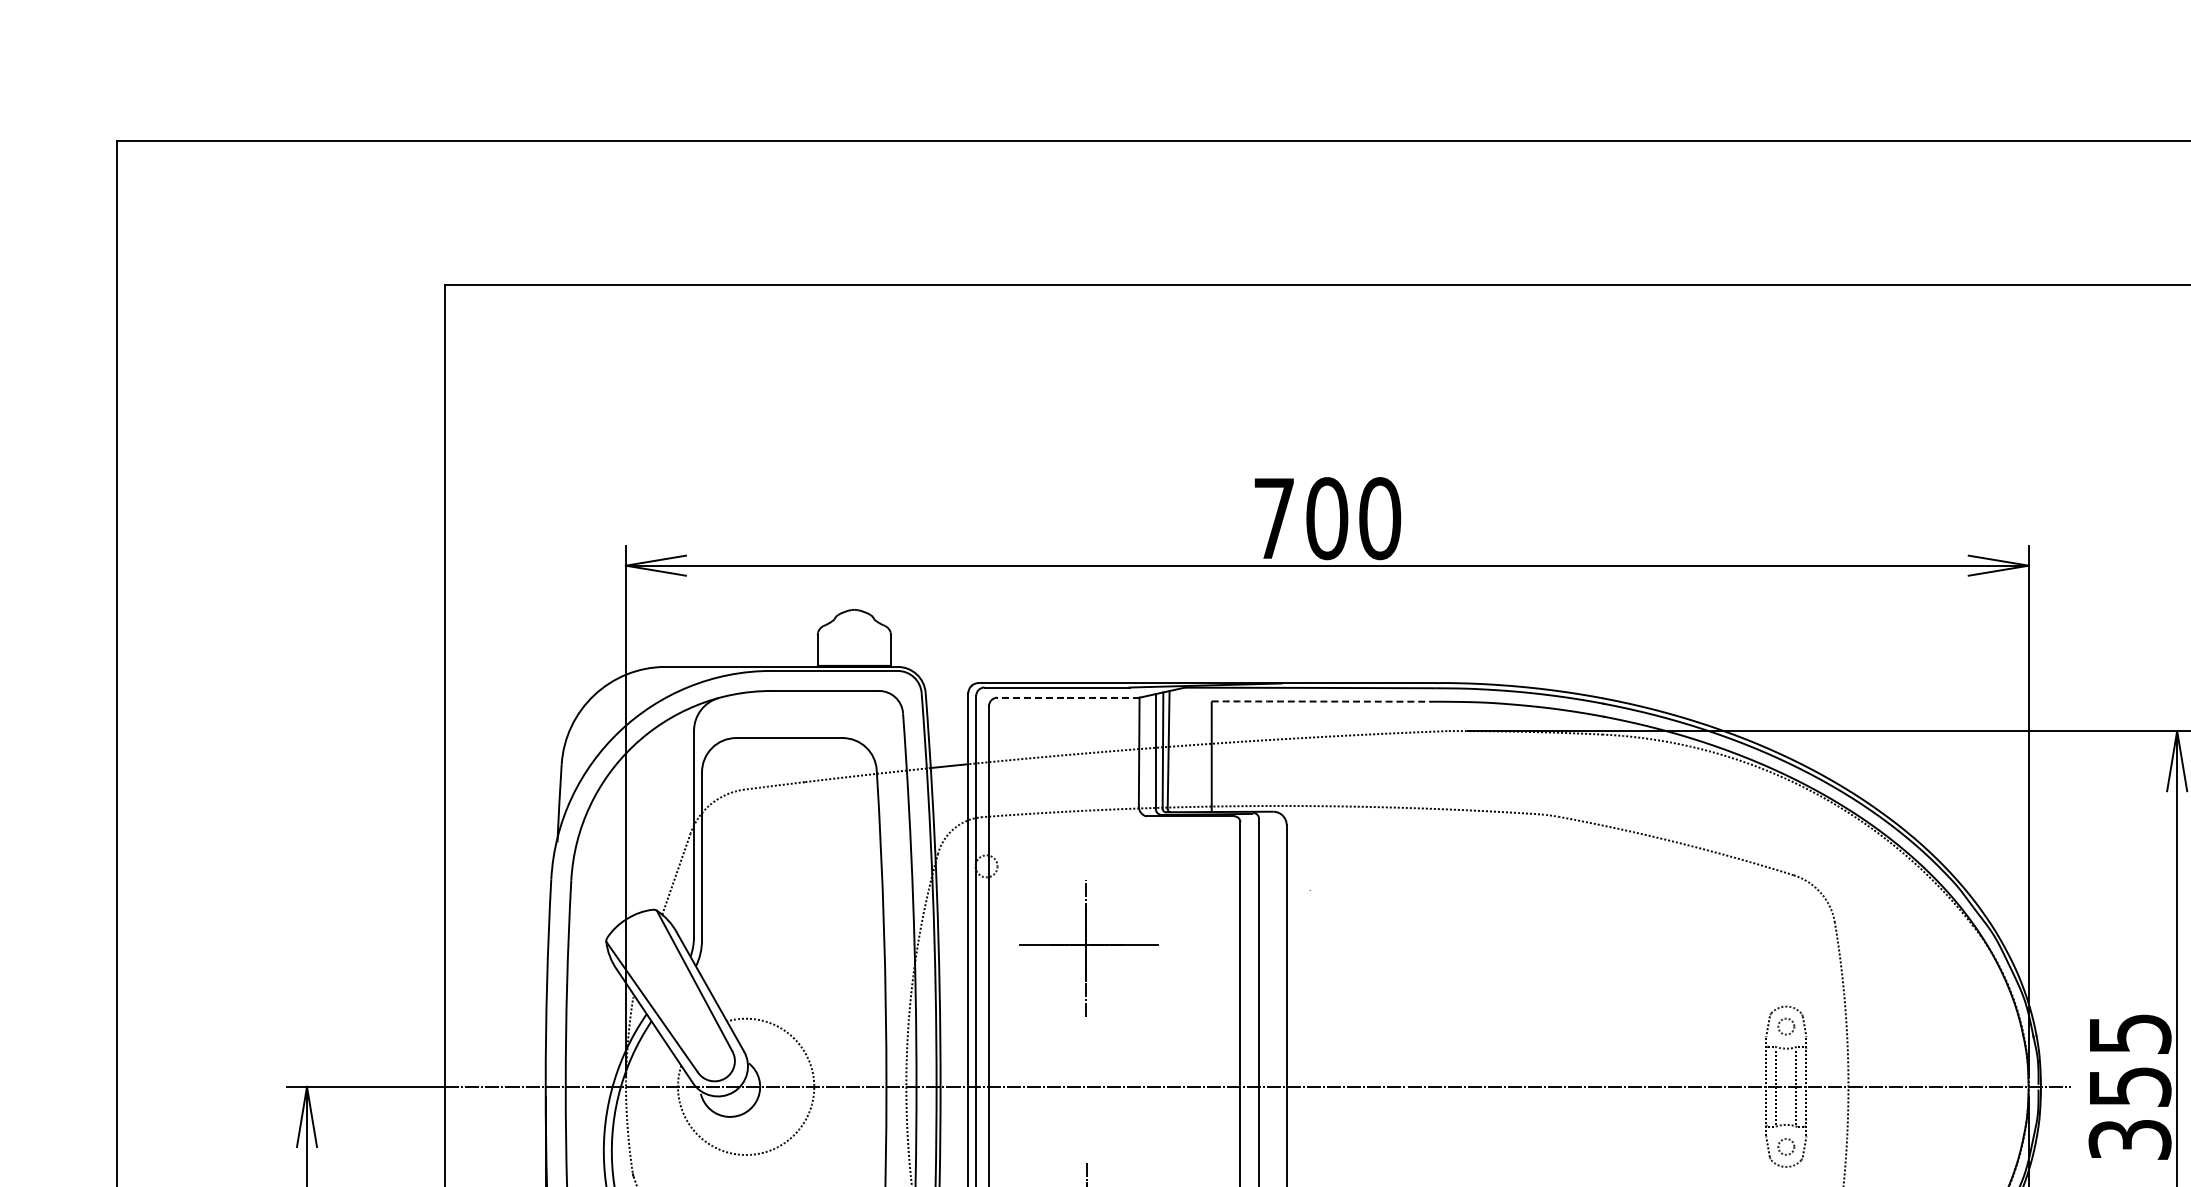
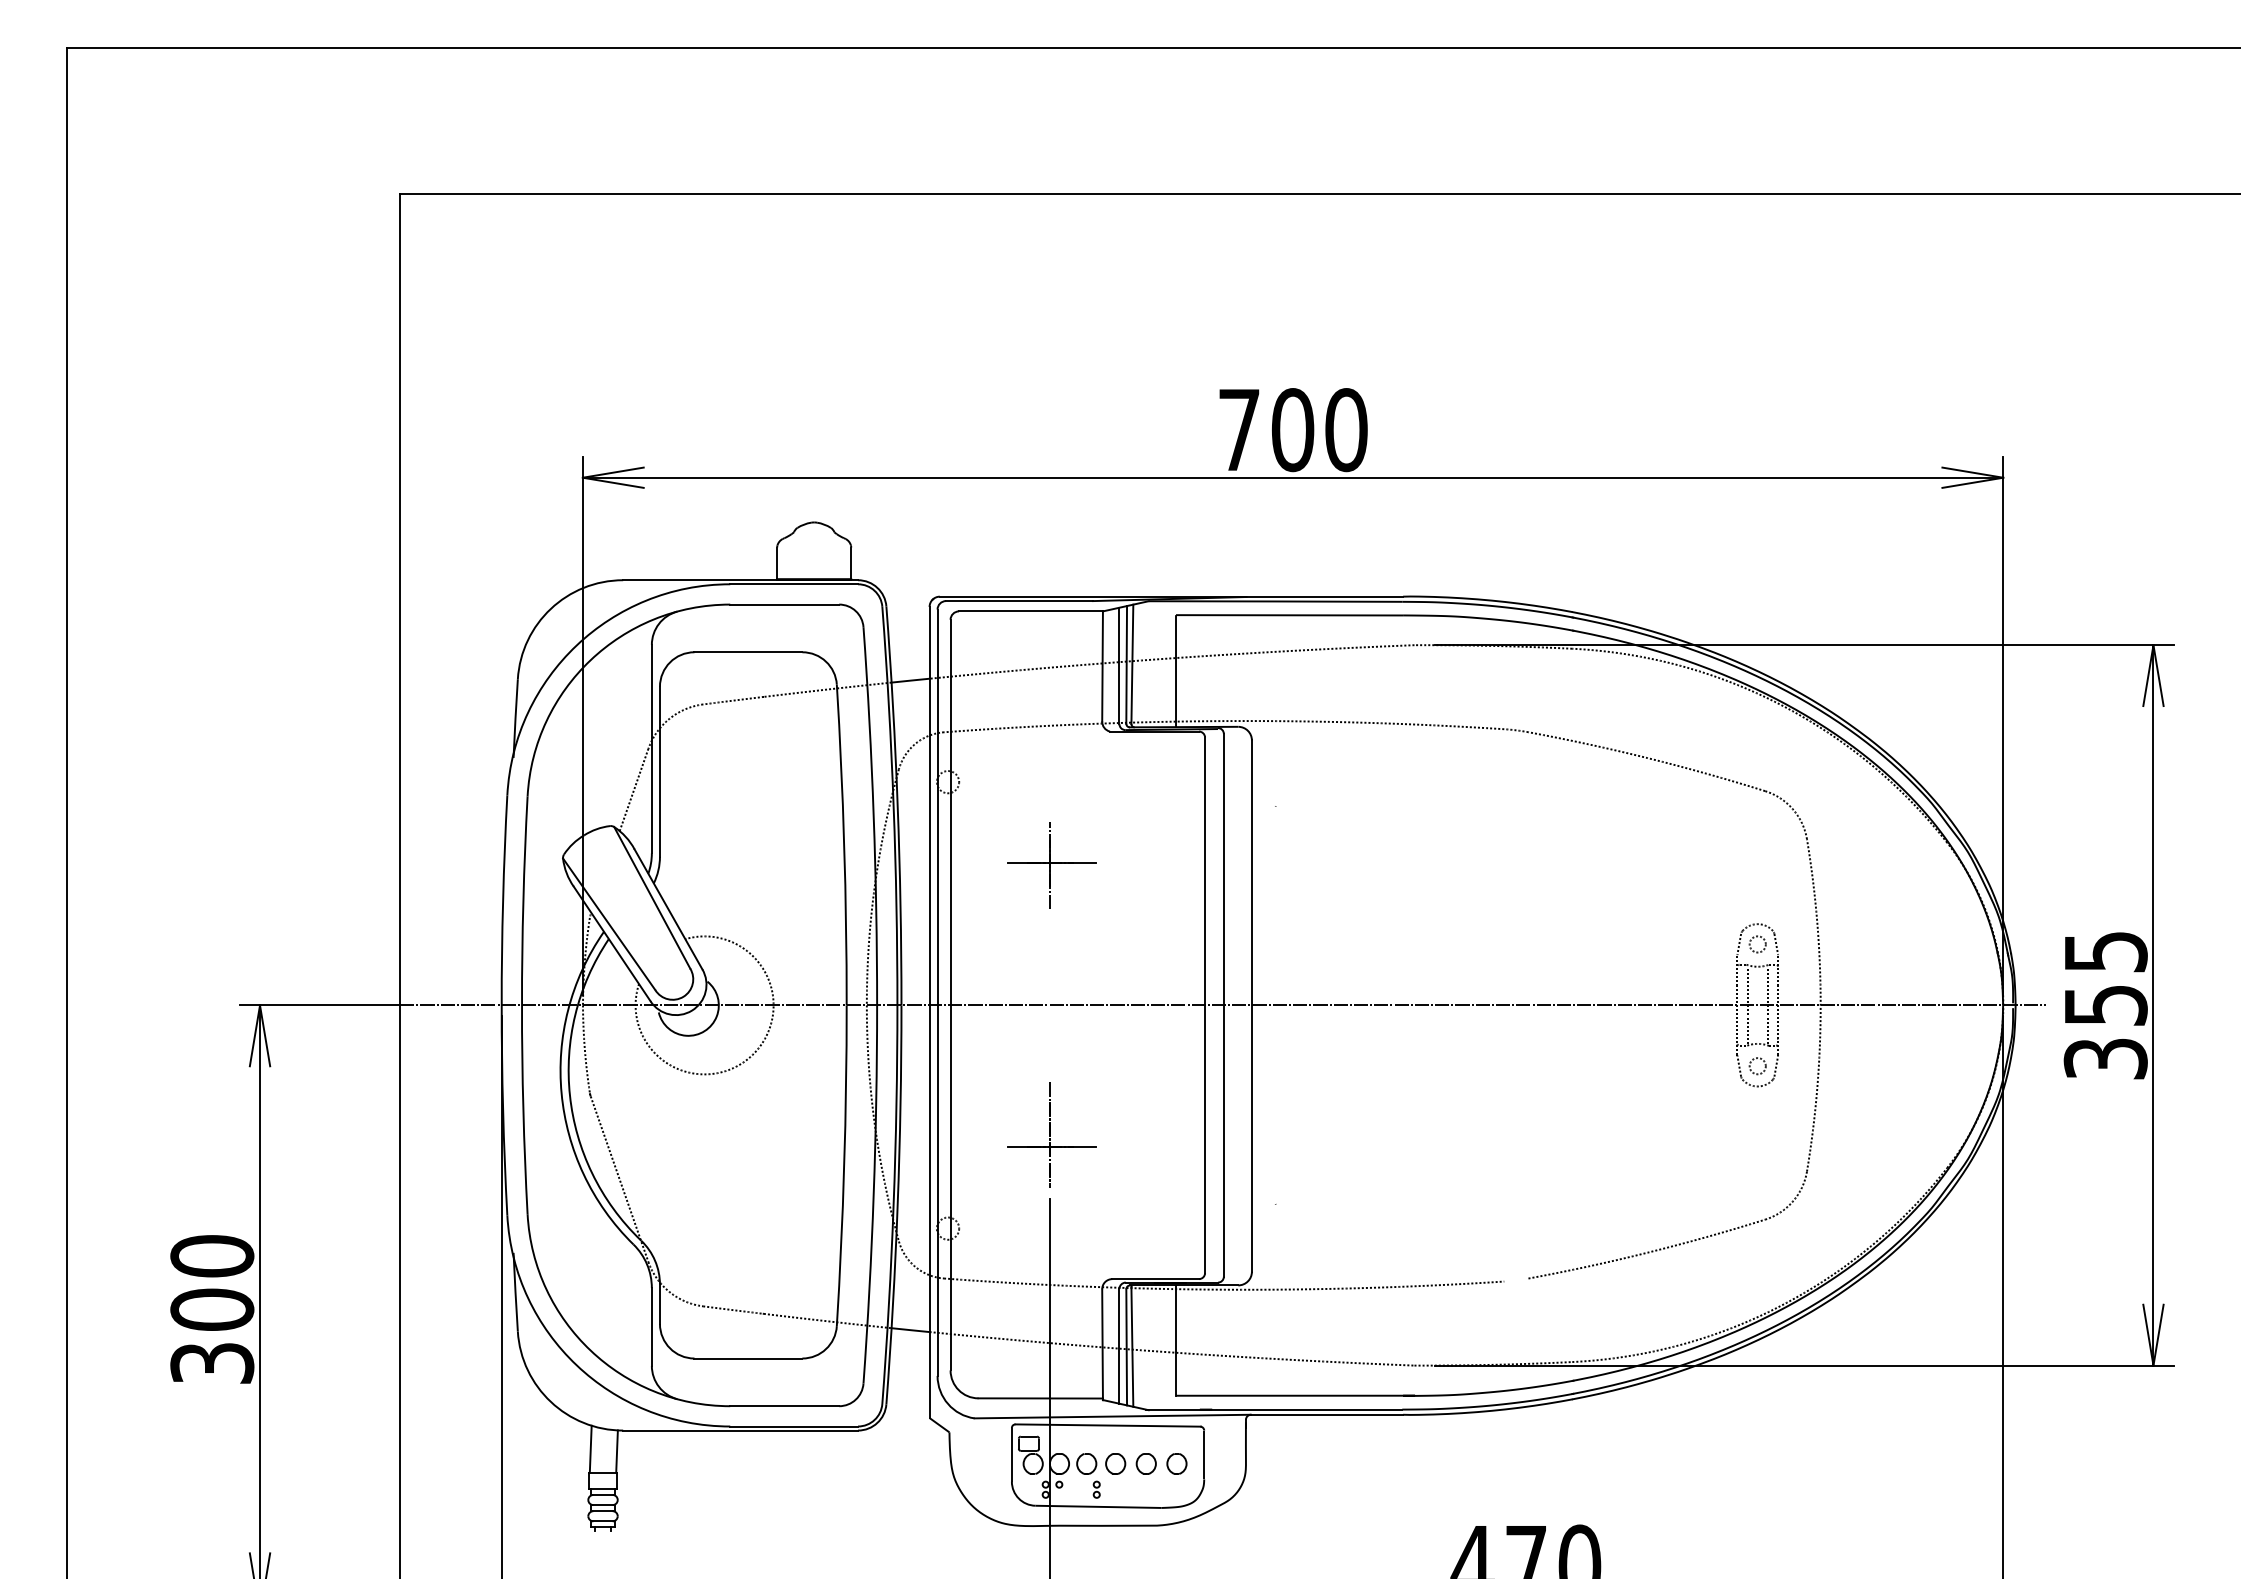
line: (1068, 697) -> (1030, 611), dashed -> solid
arc: (1323, 701) -> (1289, 615), dashed -> solid
part: (1088, 948) -> (1051, 865), size x0.62

